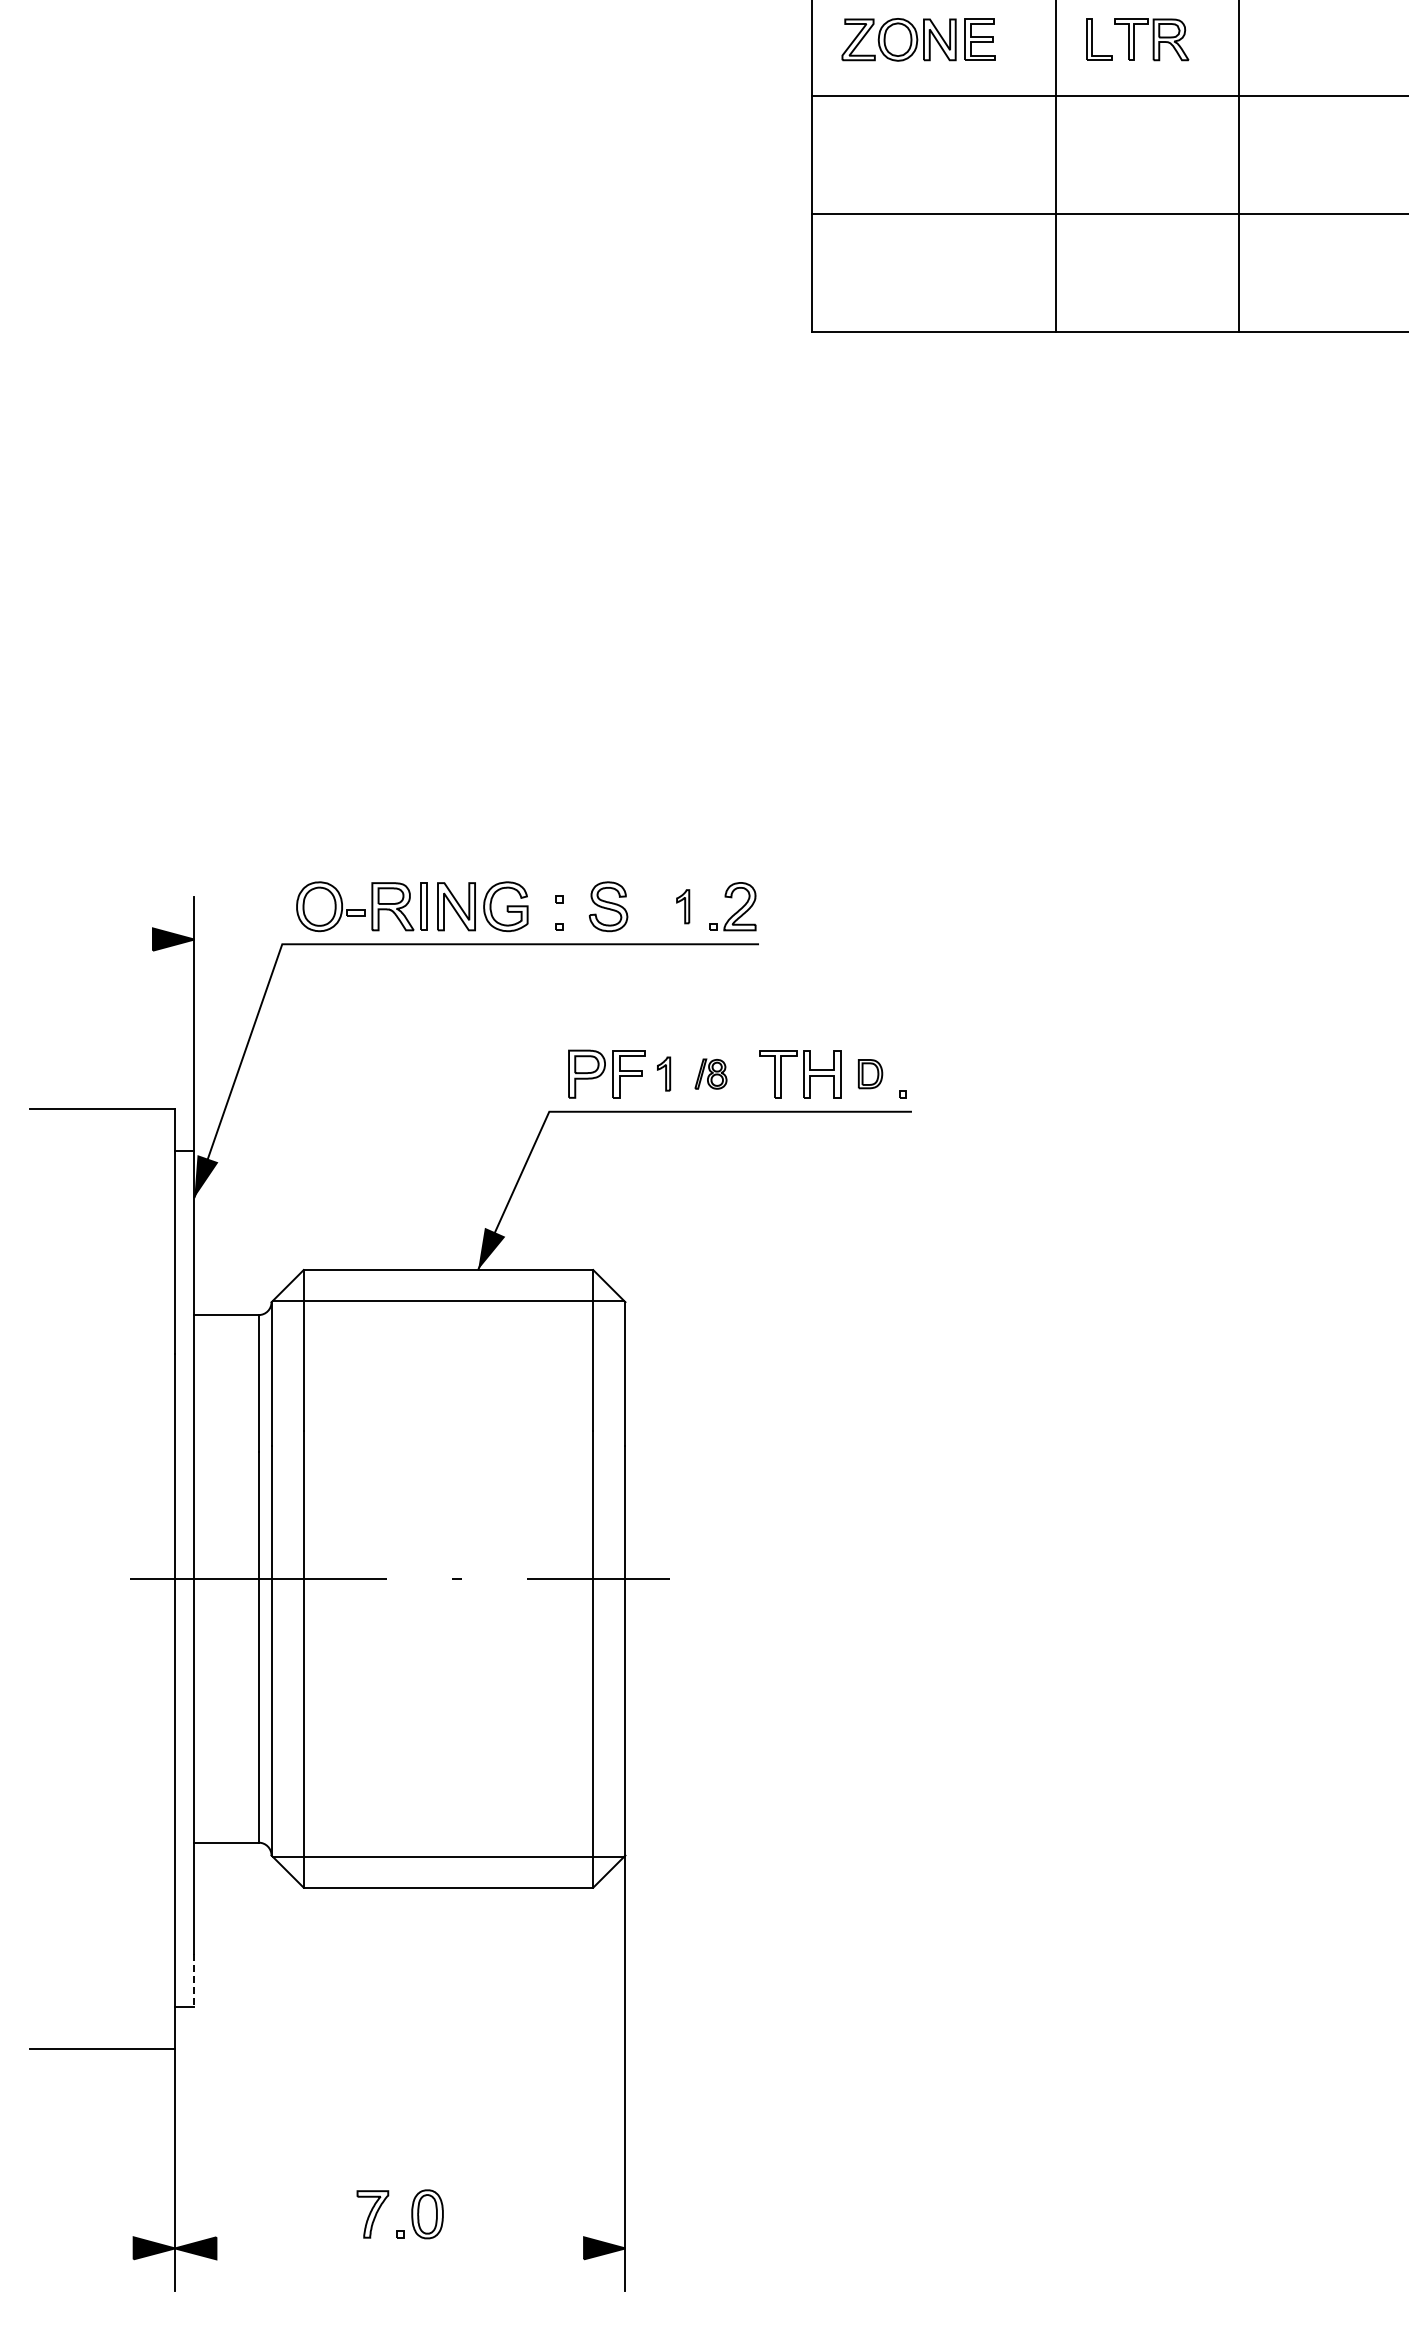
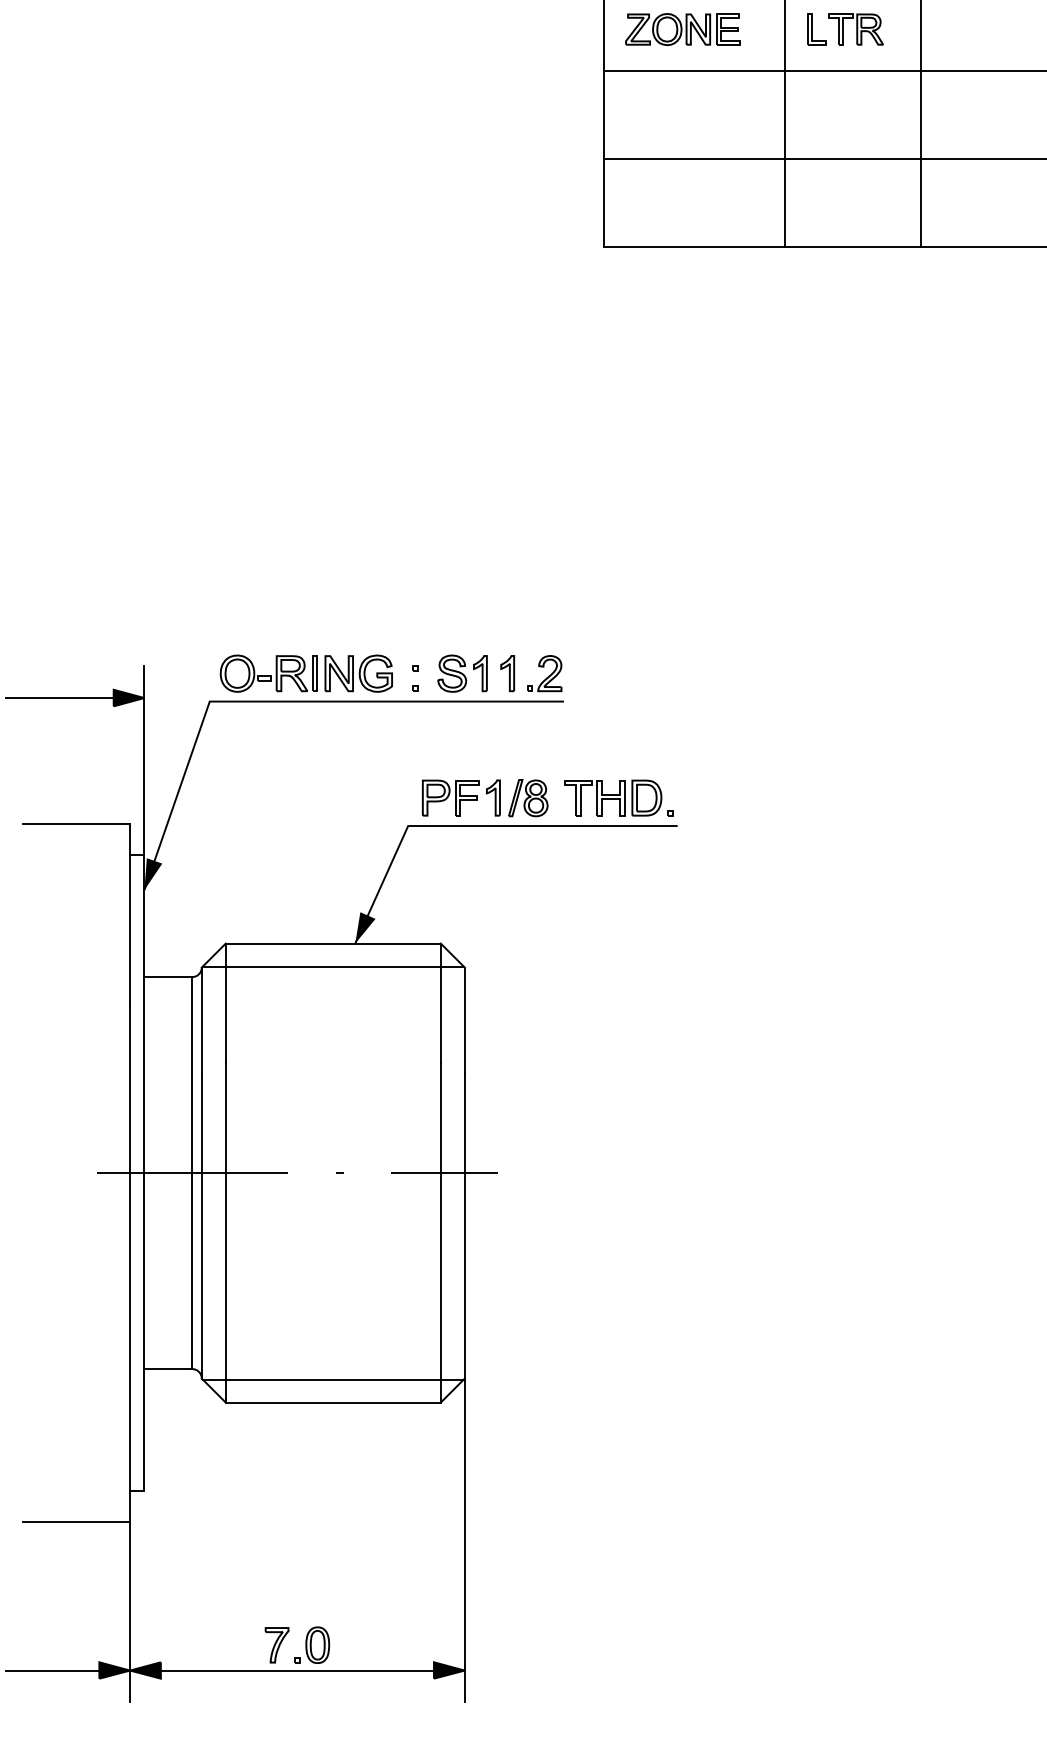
part: (646, 906) -> (480, 673), added
part: (682, 906) -> (507, 673), size x1.43
line: (79, 939) -> (59, 698), added
part: (663, 1073) -> (493, 797), size x1.43
part: (710, 1073) -> (527, 797), size x1.67
part: (870, 1073) -> (646, 797), size x1.67
line: (194, 1981) -> (144, 1472), dashed -> solid
line: (70, 2248) -> (52, 1670), added
line: (400, 2248) -> (297, 1670), added

